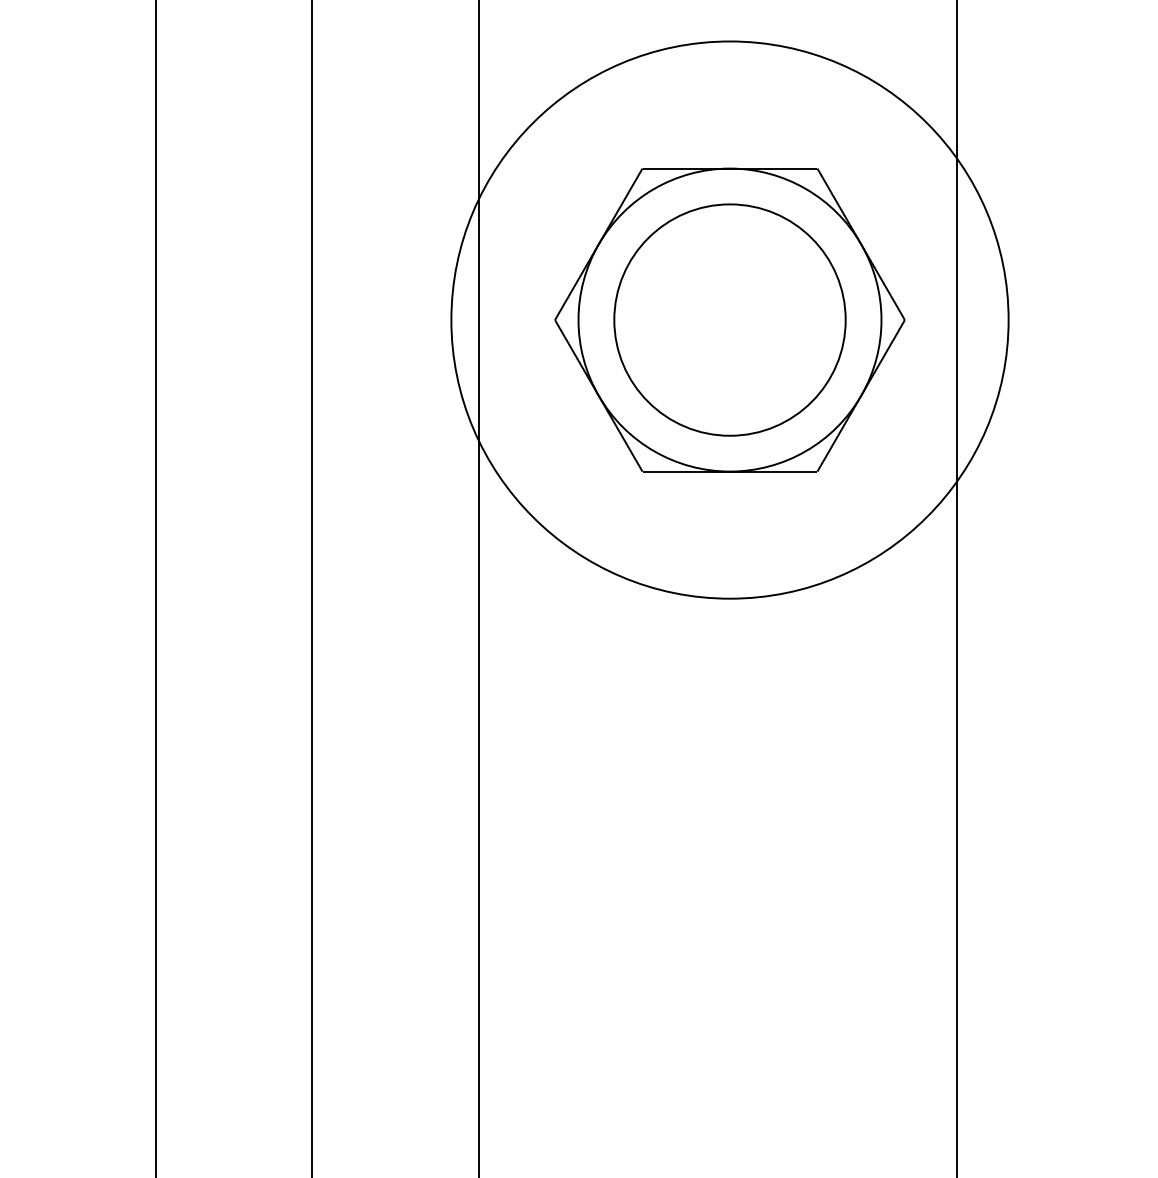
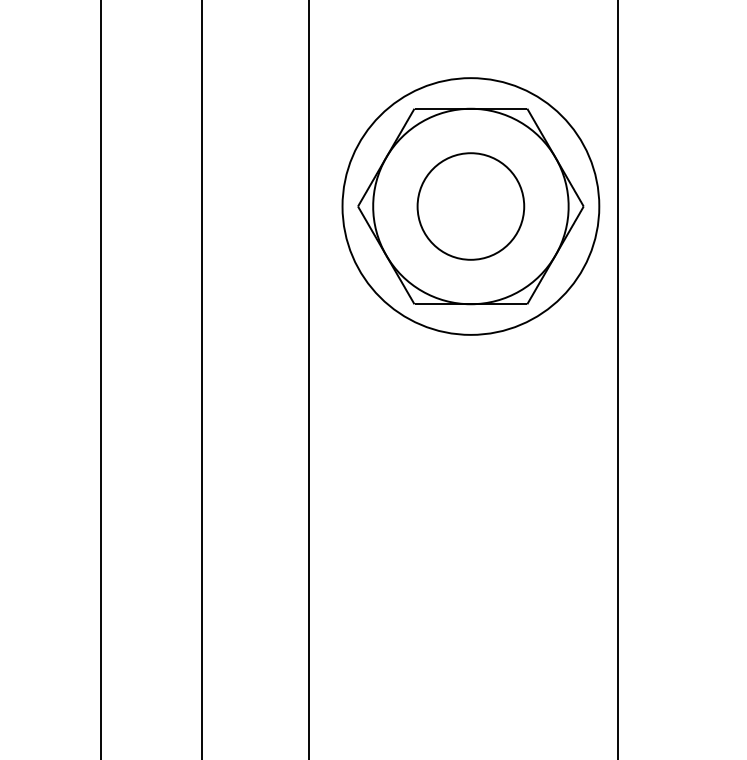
circle: (729, 320) -> (470, 206), size x0.71
circle: (729, 320) -> (470, 206), size x0.71

